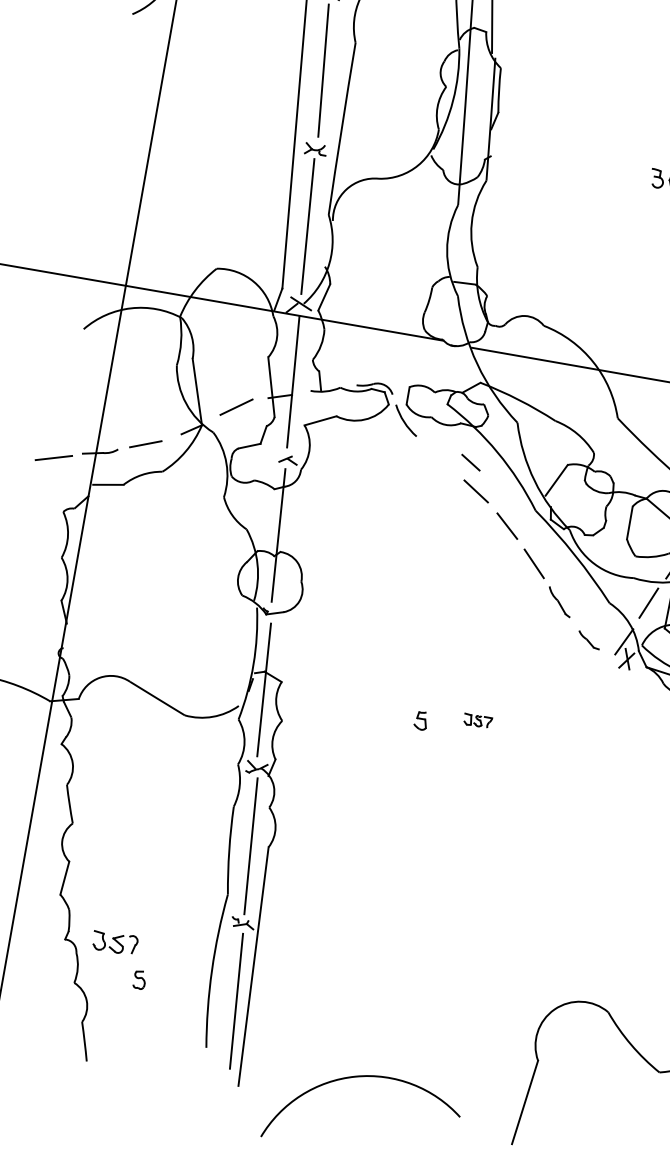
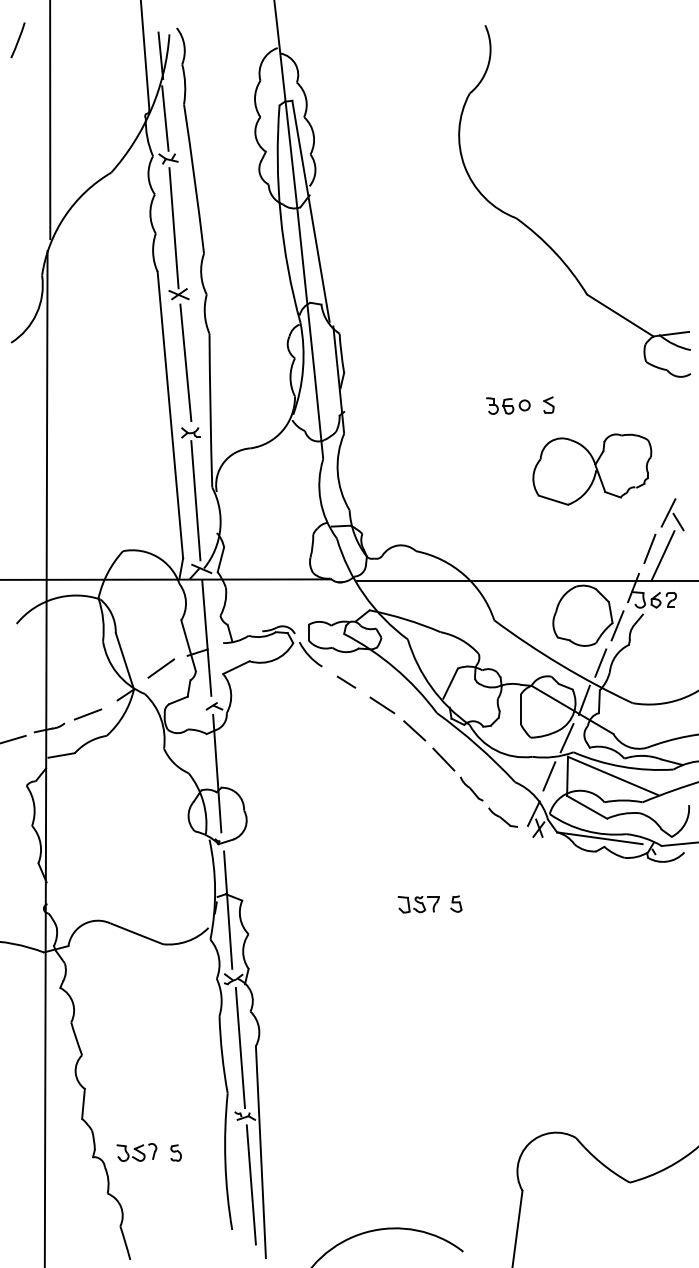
line: (471, 461) -> (346, 681), moved
part: (588, 639) -> (502, 817), size x1.43
part: (421, 720) -> (456, 903), moved
part: (477, 720) -> (418, 904), size x1.67
part: (139, 979) -> (175, 1152), moved

